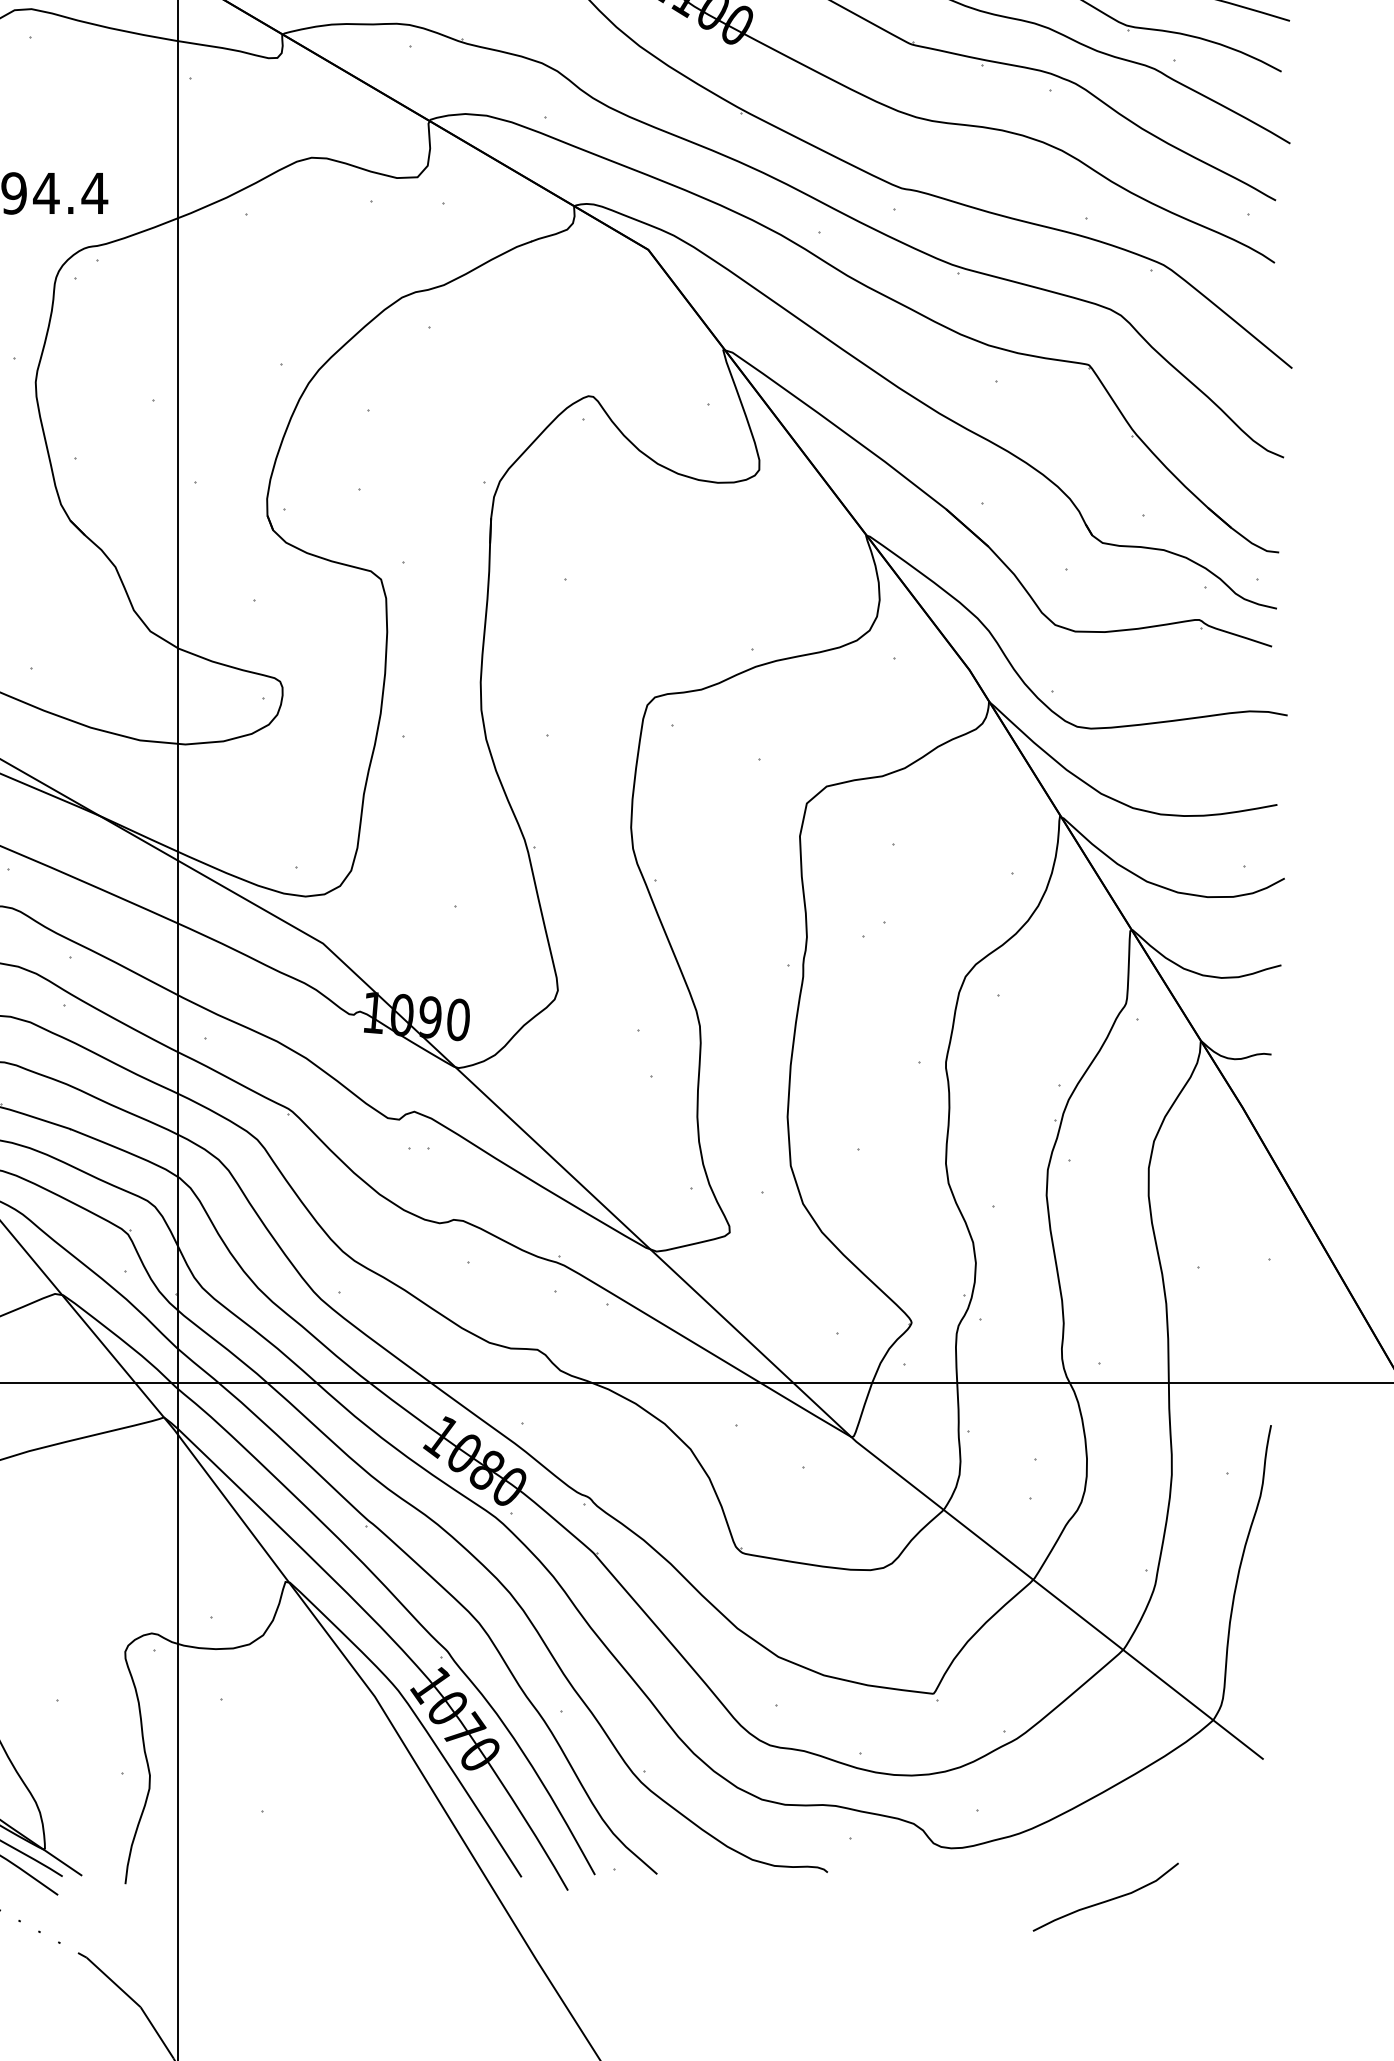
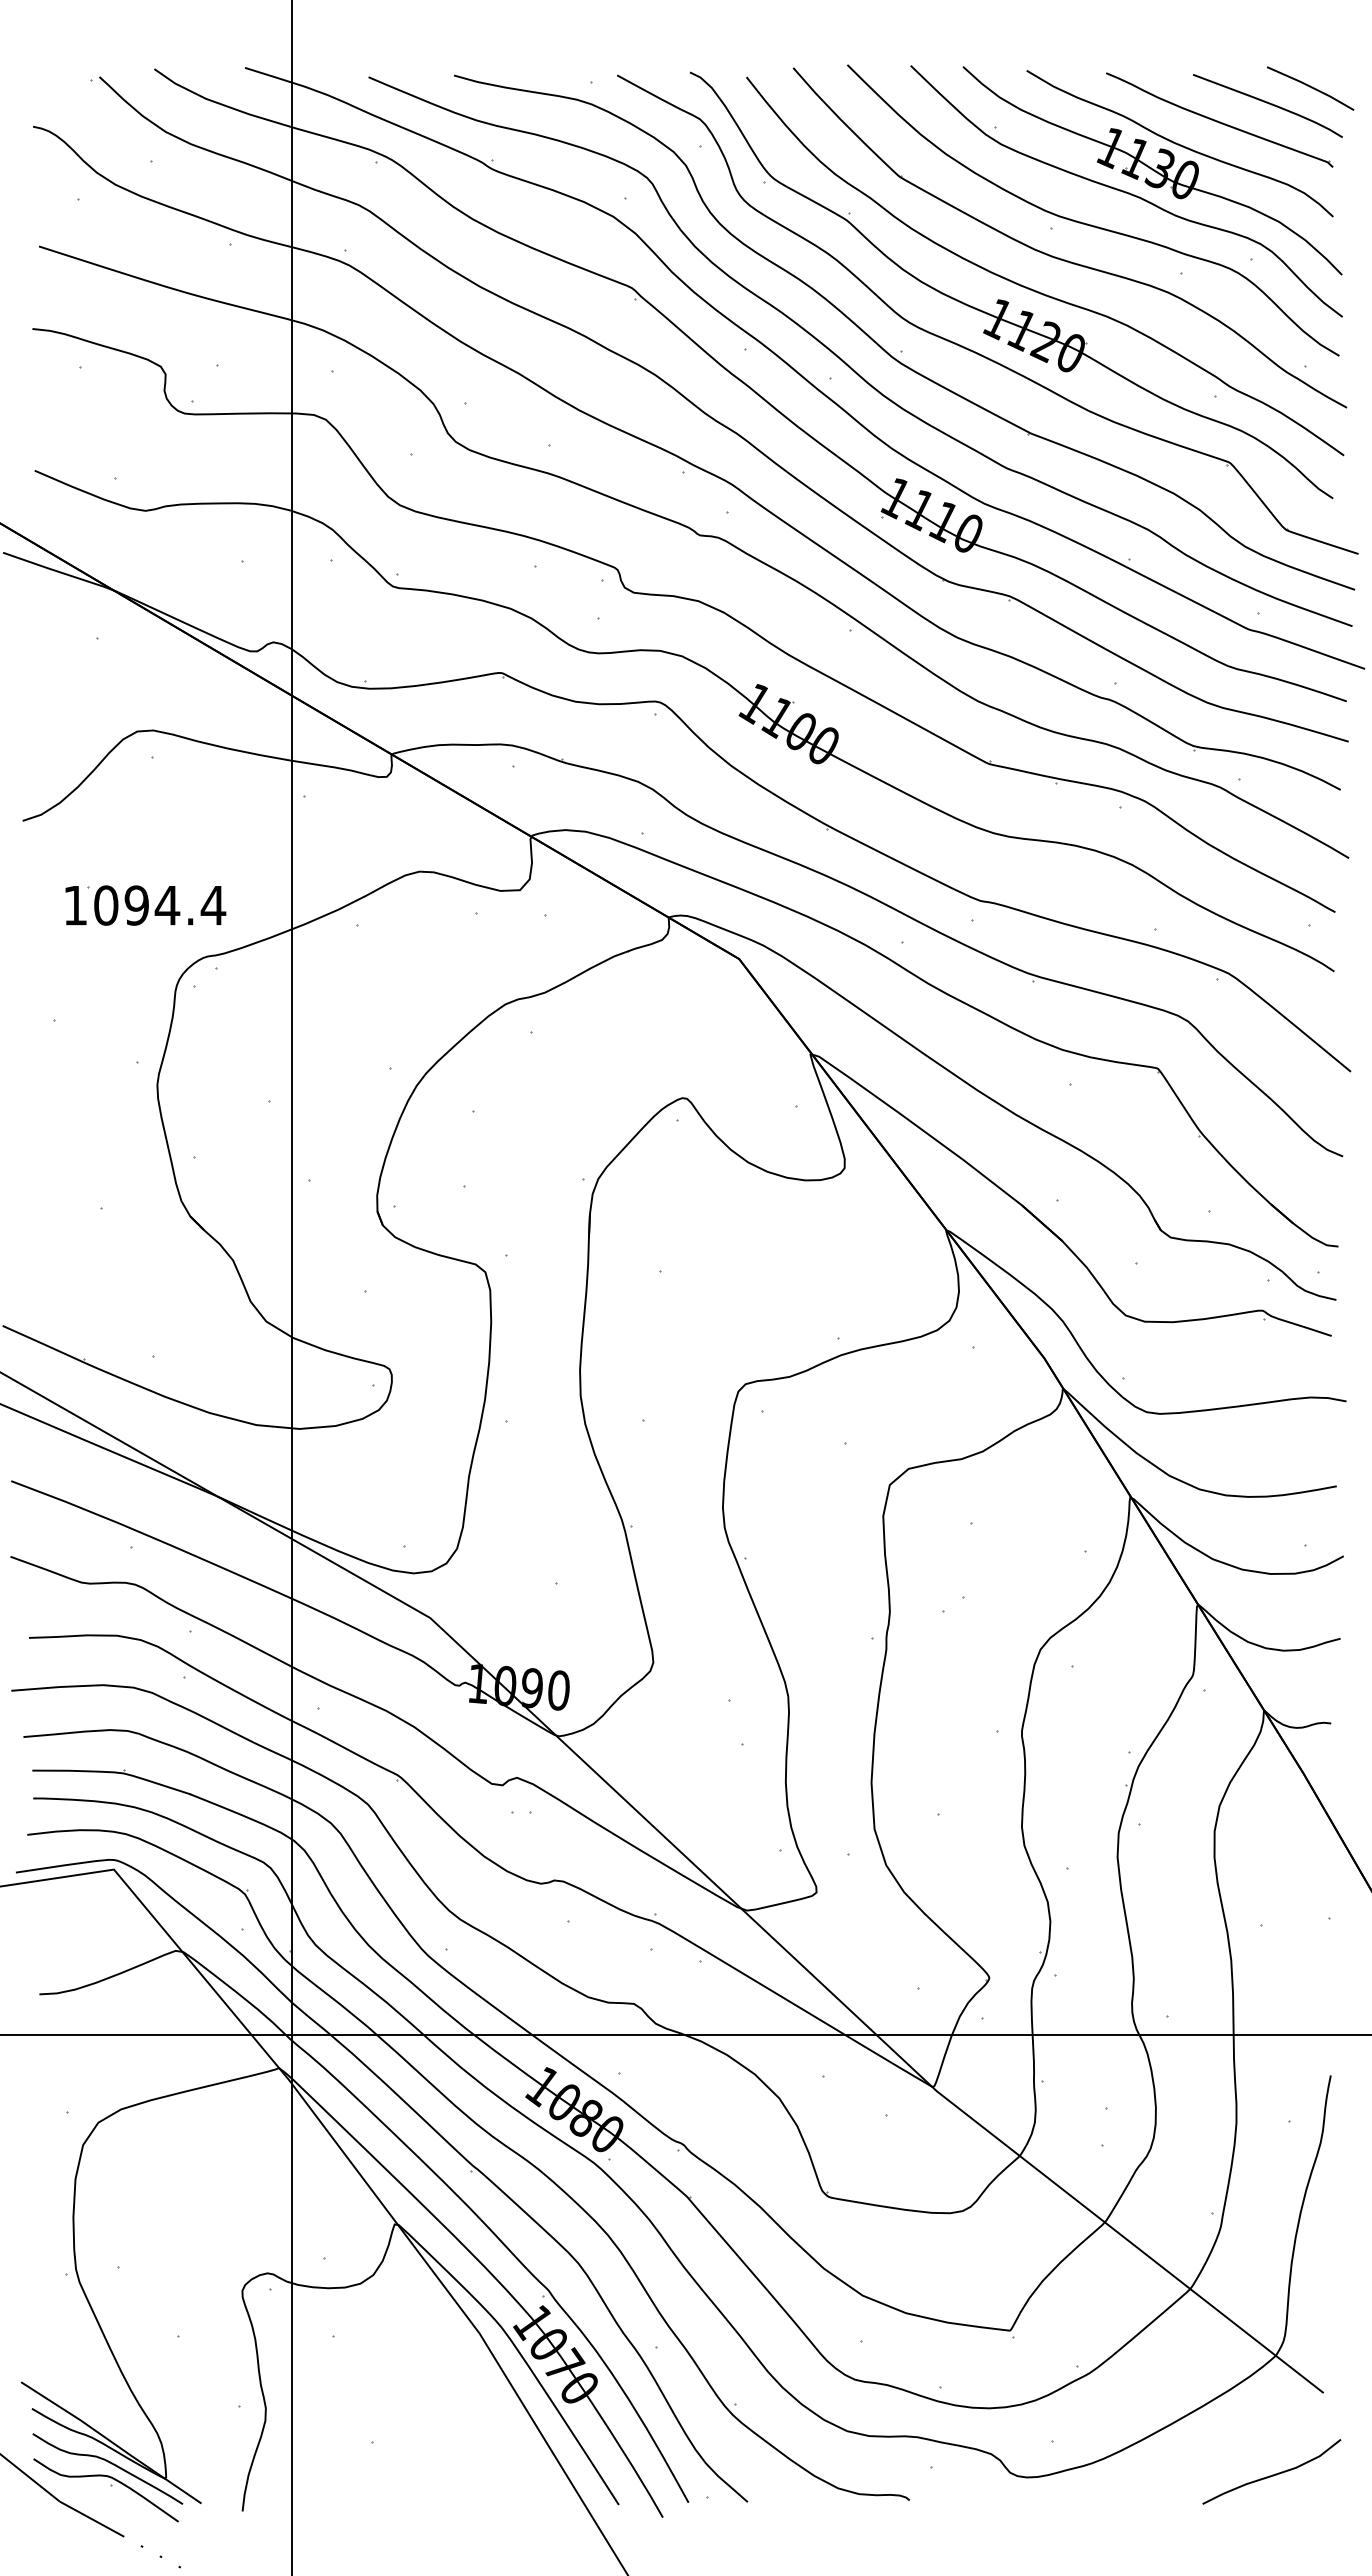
curve: (1106, 1899) -> (1272, 2474), moved

